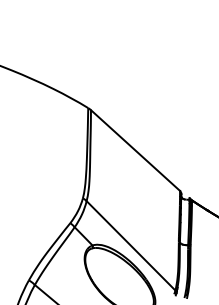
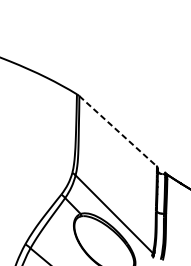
line: (135, 150) -> (118, 131), solid -> dashed

